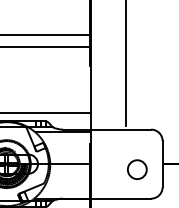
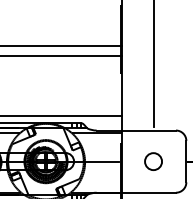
circle: (137, 169) -> (153, 161), moved

